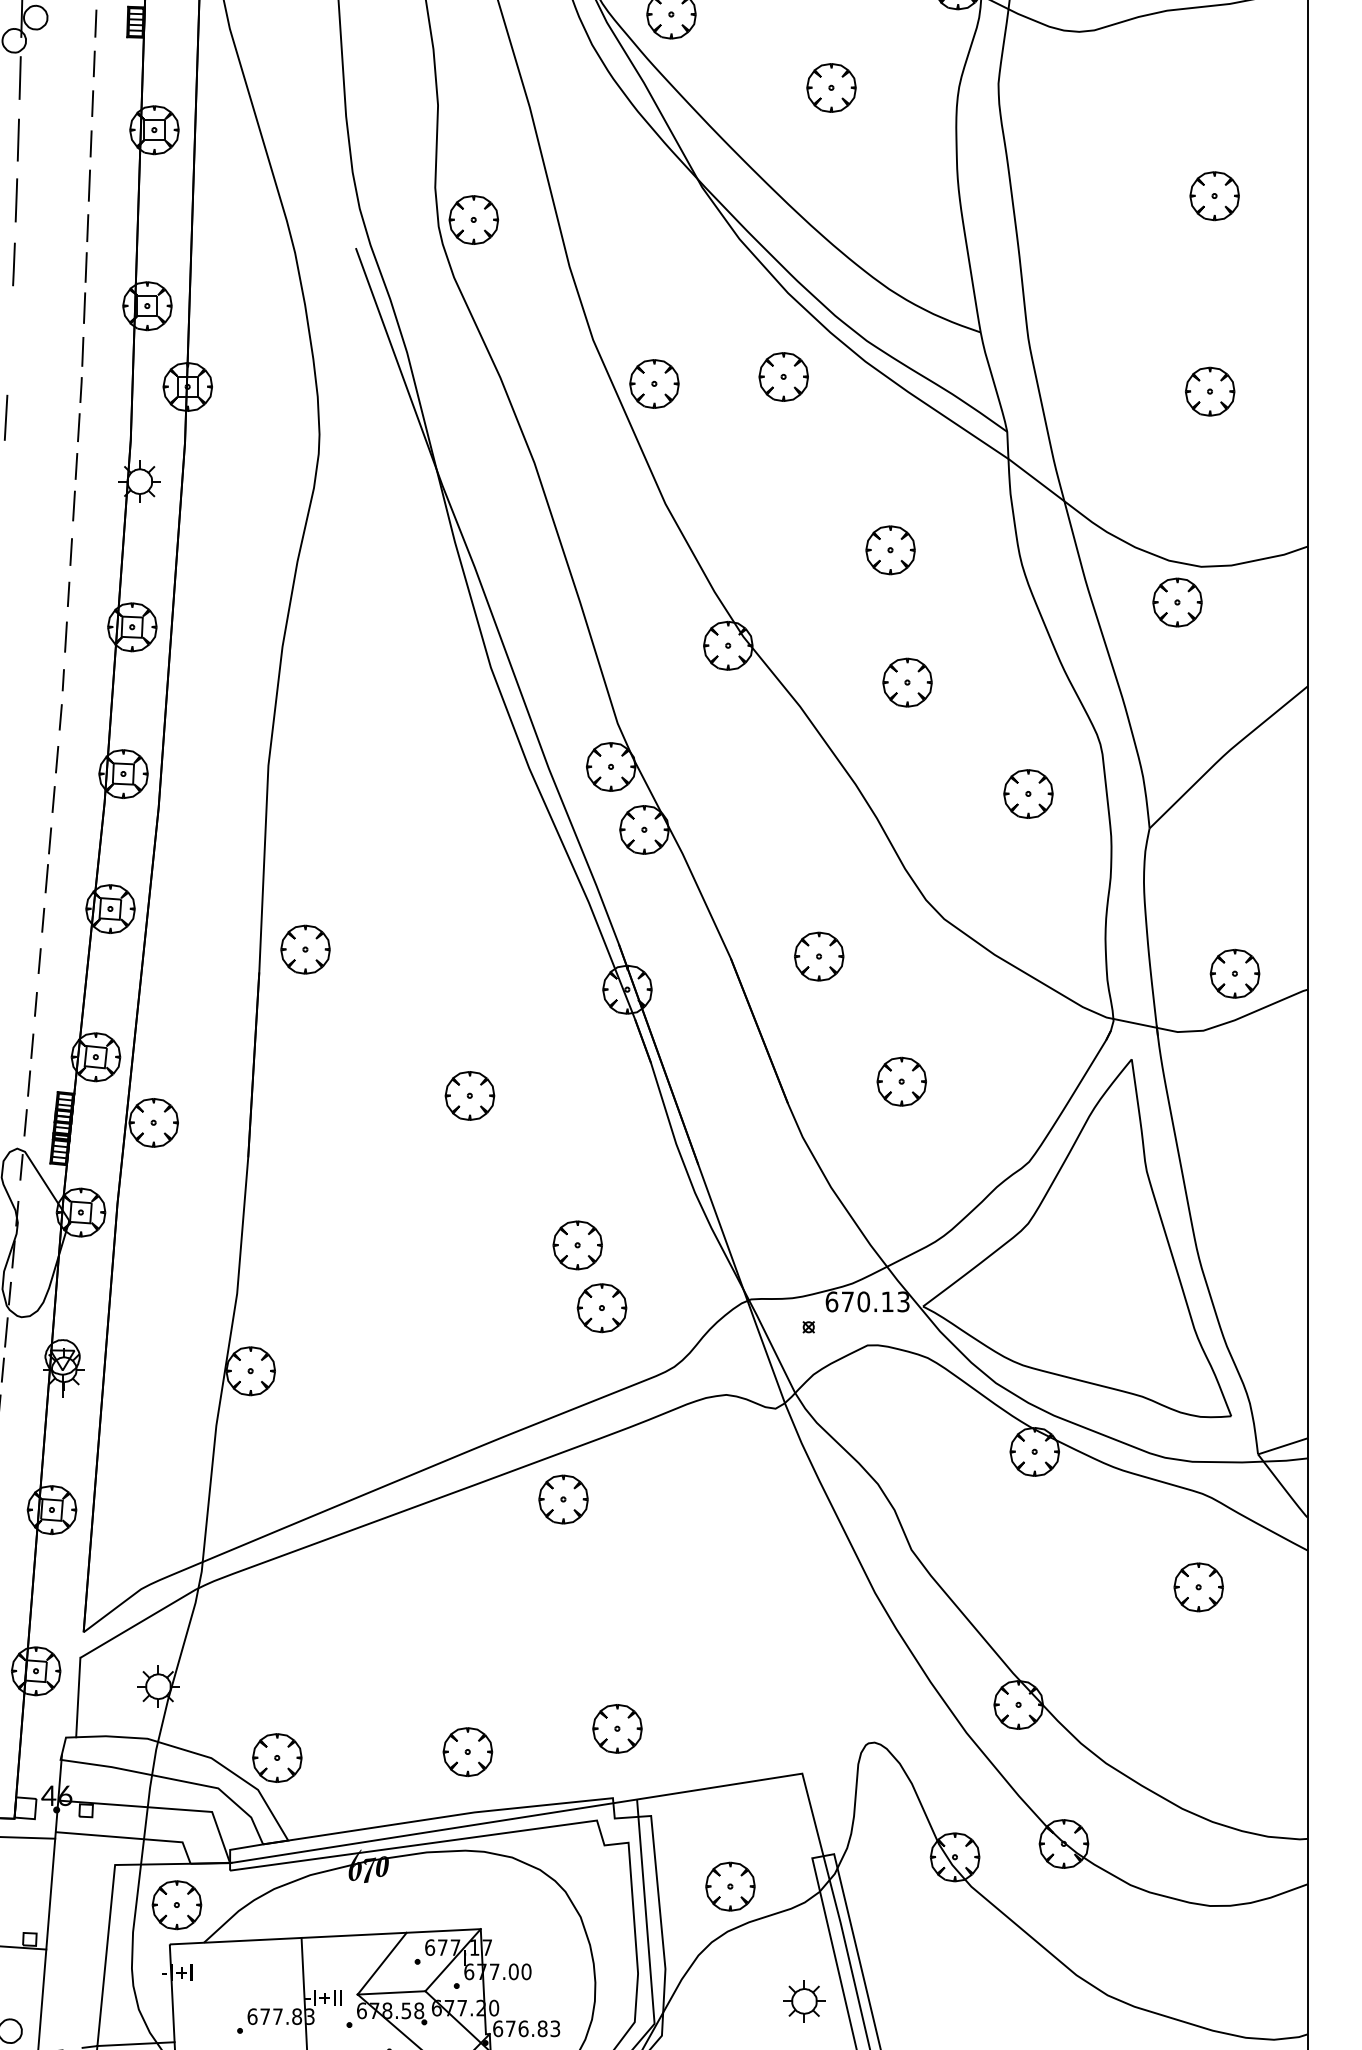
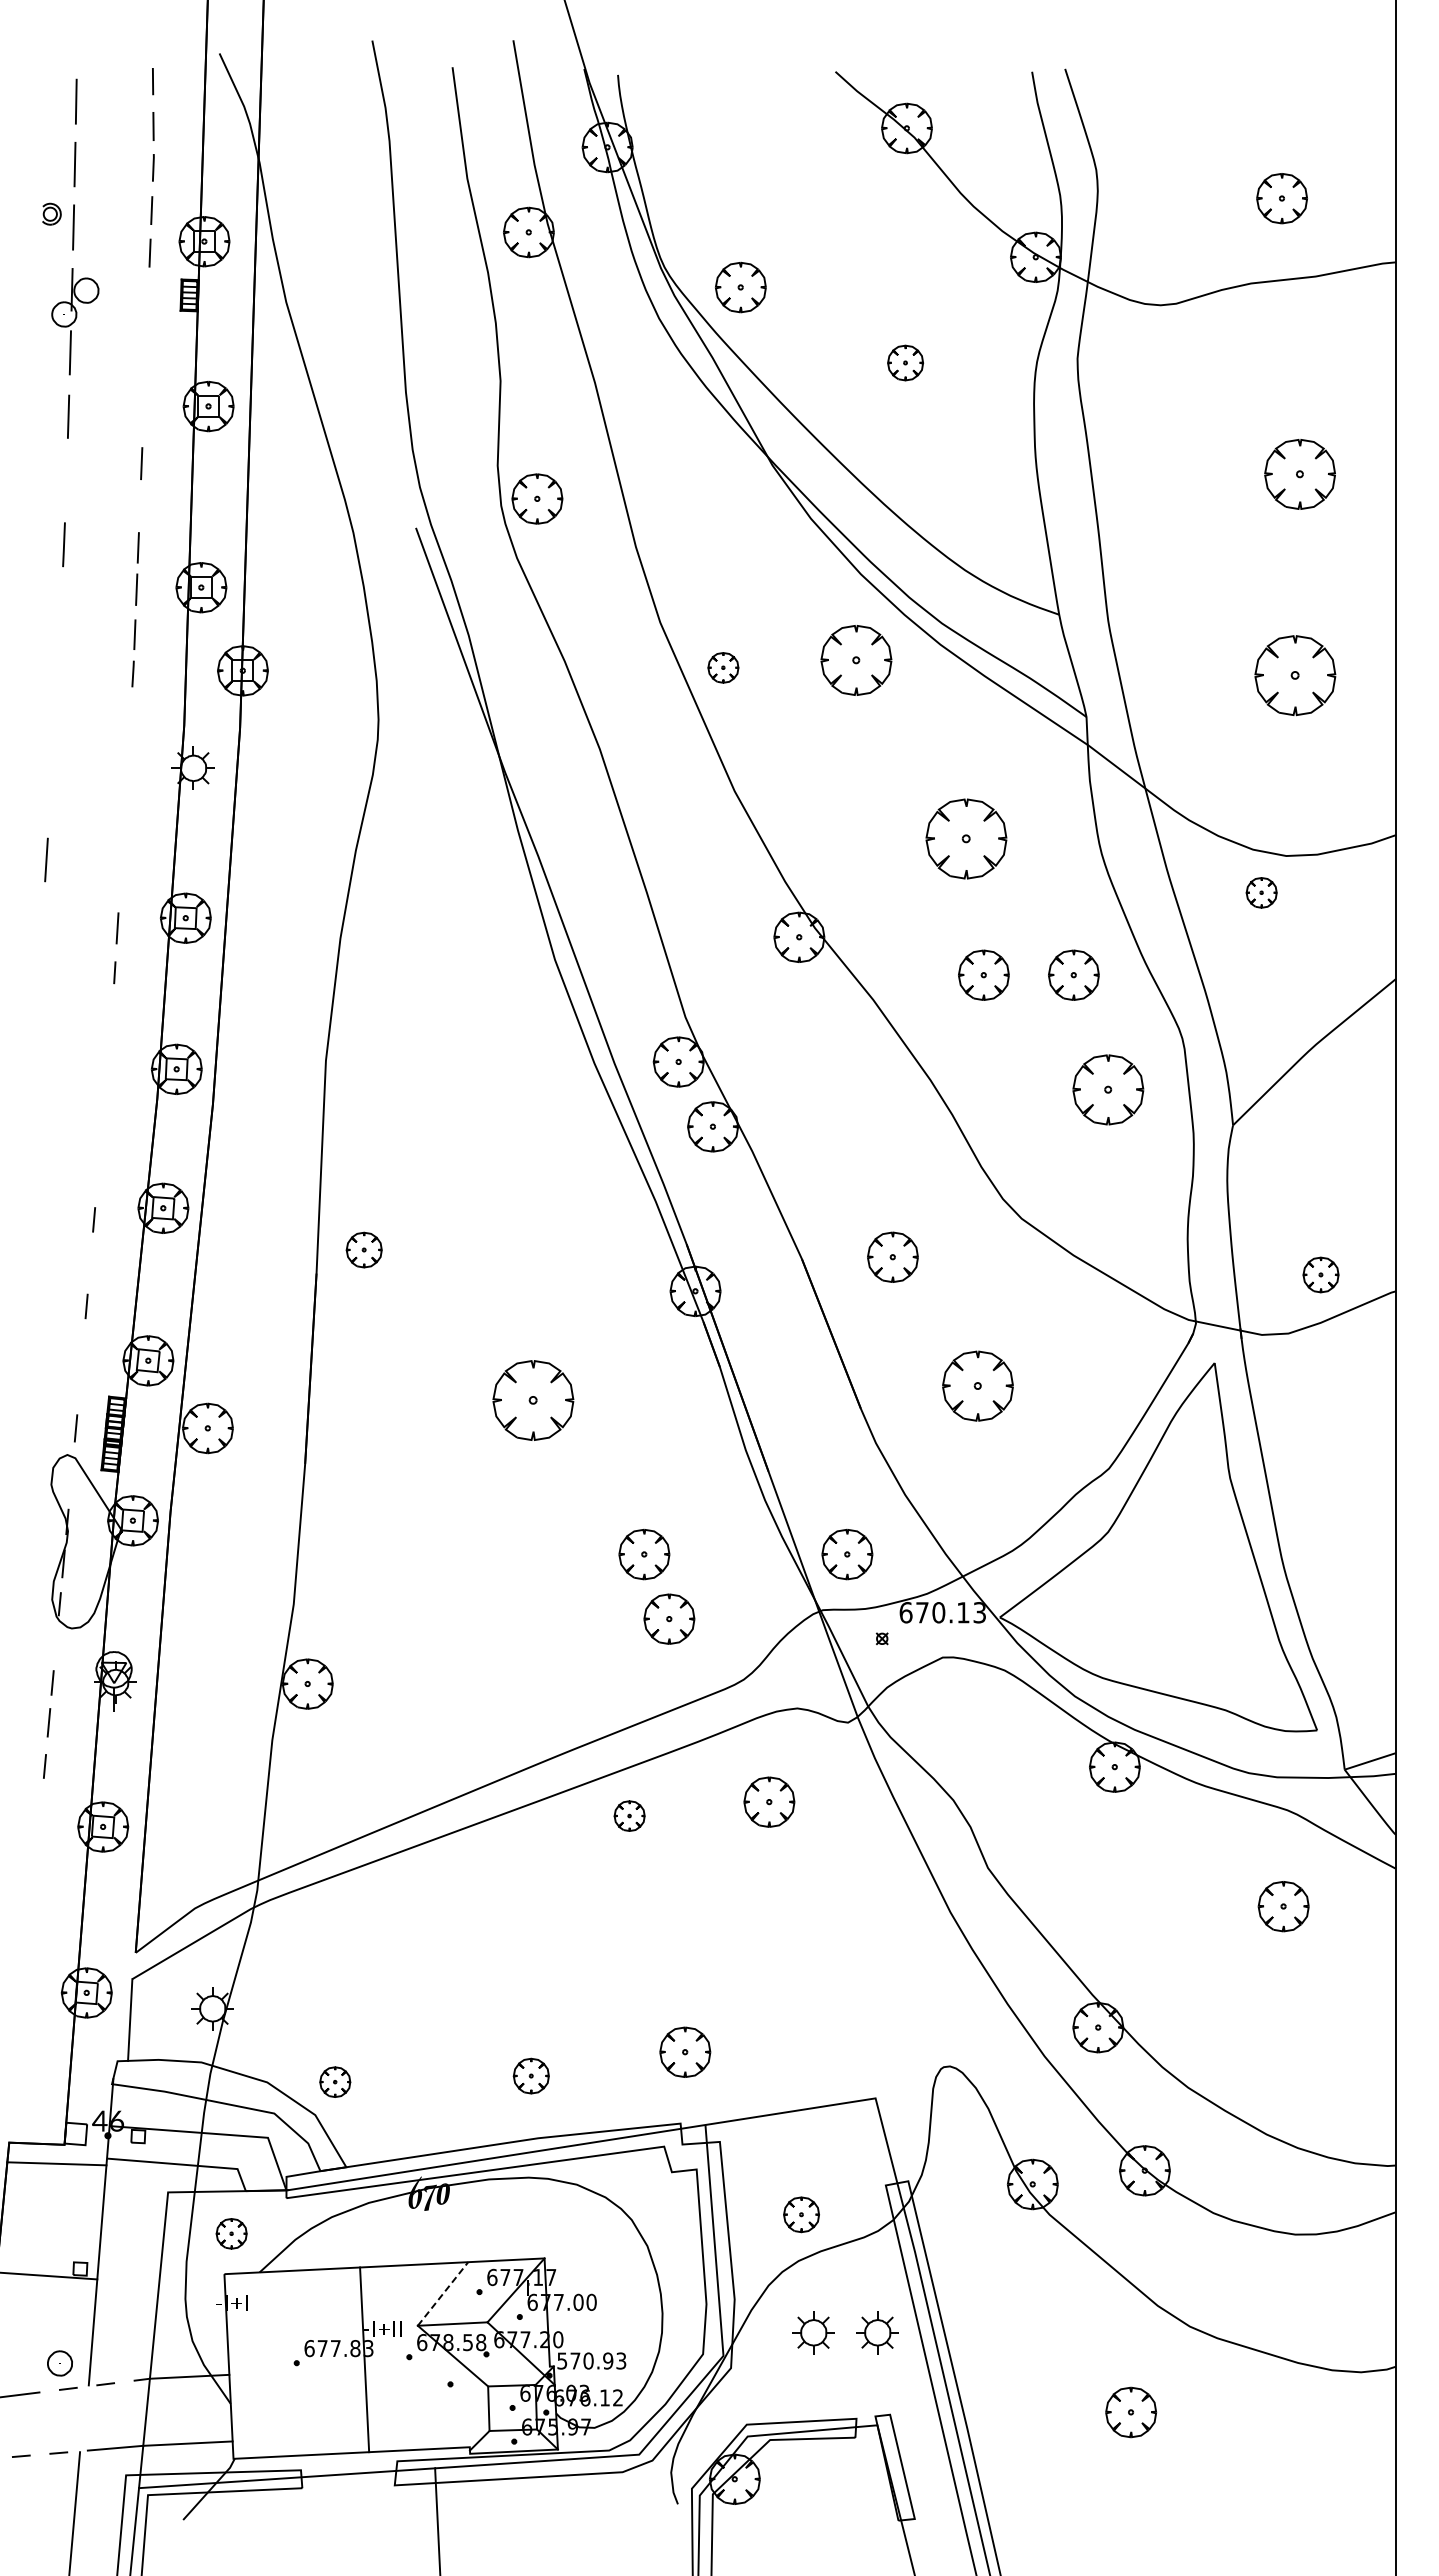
line: (95, 23) -> (147, 296), removed
line: (94, 63) -> (146, 337), removed
part: (831, 87) -> (905, 362), size x0.7
line: (92, 102) -> (144, 378), removed
line: (90, 143) -> (142, 420), removed
part: (1214, 196) -> (1299, 474), size x1.4
line: (16, 200) -> (66, 478), removed
line: (87, 228) -> (139, 507), removed
part: (783, 376) -> (856, 660), size x1.4
part: (654, 383) -> (723, 667), size x0.6
part: (1210, 391) -> (1295, 675), size x1.6
line: (5, 417) -> (55, 702), removed
line: (78, 427) -> (130, 712), removed
line: (76, 466) -> (128, 752), removed
line: (73, 506) -> (125, 793), removed
part: (890, 549) -> (966, 838), size x1.6
line: (70, 551) -> (122, 840), removed
line: (68, 594) -> (120, 884), removed
part: (1177, 602) -> (1261, 892), size x0.6
part: (994, 681) -> (1073, 974), added
line: (61, 716) -> (112, 1010), removed
line: (57, 759) -> (108, 1054), removed
part: (1028, 793) -> (1108, 1089), size x1.4
line: (53, 799) -> (104, 1095), removed
line: (50, 840) -> (101, 1137), removed
line: (46, 879) -> (97, 1177), removed
part: (305, 949) -> (364, 1249), size x0.7
line: (39, 960) -> (90, 1261), removed
part: (1234, 973) -> (1320, 1274), size x0.7
line: (31, 1046) -> (82, 1349), removed
part: (901, 1081) -> (977, 1385), size x1.4
line: (29, 1083) -> (79, 1387), removed
part: (470, 1095) -> (533, 1400), size x1.6
line: (21, 1166) -> (71, 1473), removed
part: (775, 1245) -> (847, 1554), added
line: (5, 1331) -> (55, 1643), removed
part: (699, 1485) -> (769, 1801), added
part: (563, 1498) -> (629, 1815), size x0.6
part: (468, 1751) -> (531, 2075), size x0.7
part: (277, 1757) -> (335, 2081), size x0.6
part: (730, 1886) -> (801, 2214), size x0.7
part: (176, 1904) -> (231, 2233), size x0.6
line: (382, 1963) -> (443, 2293), solid -> dashed
part: (742, 2001) -> (813, 2332), added
text: (520, 2028) -> (585, 2360), 676.83 -> 570.93

